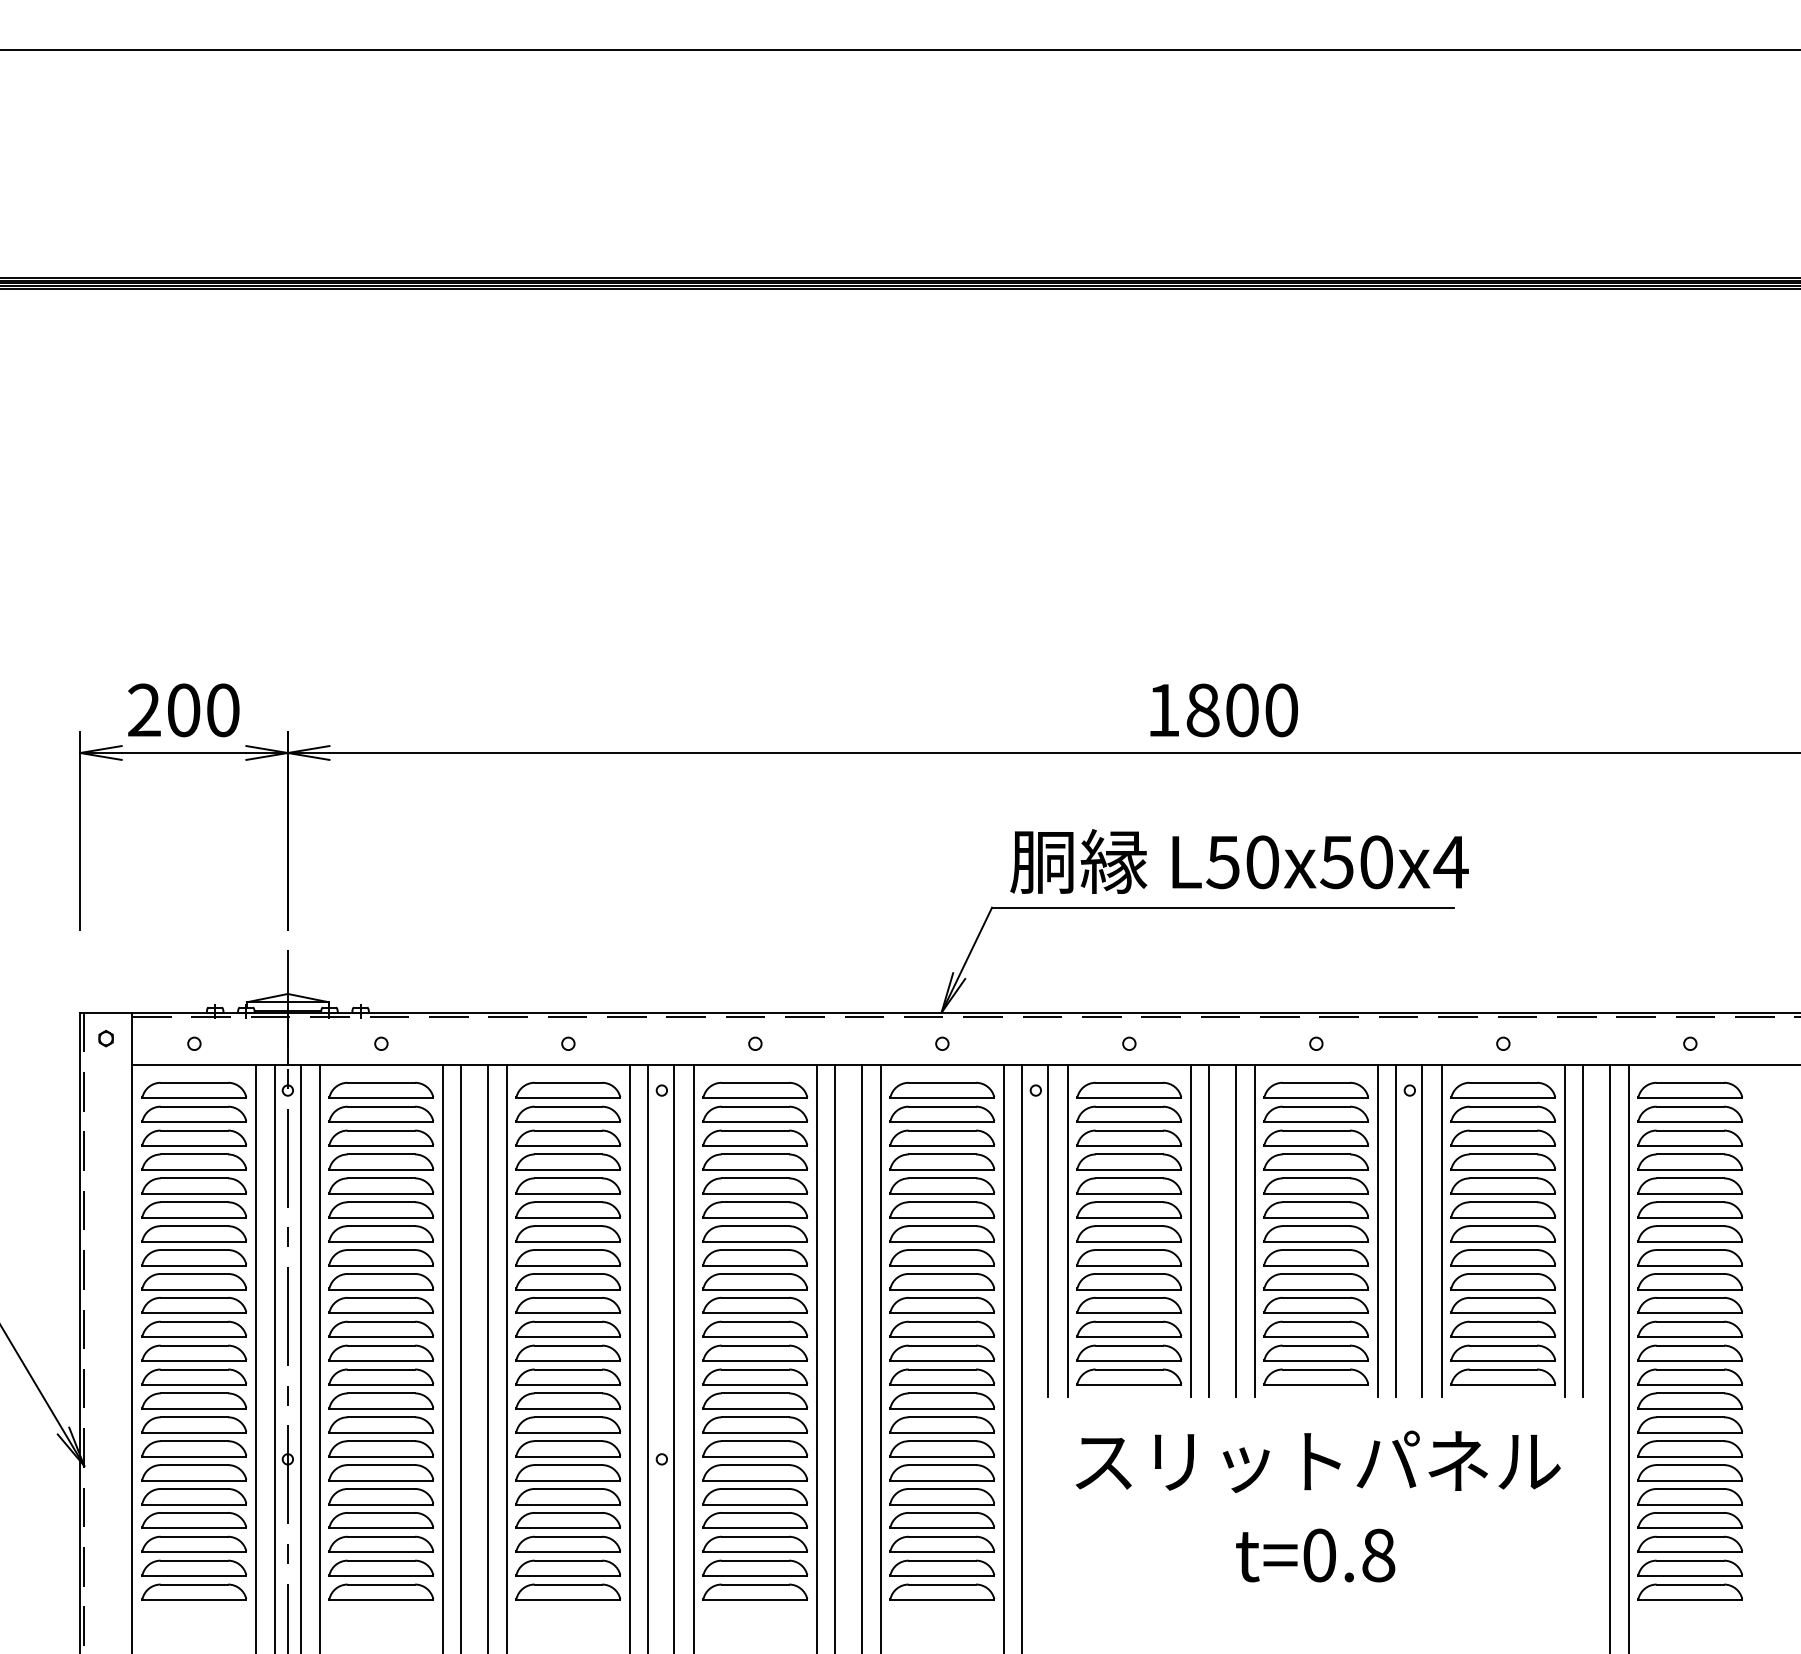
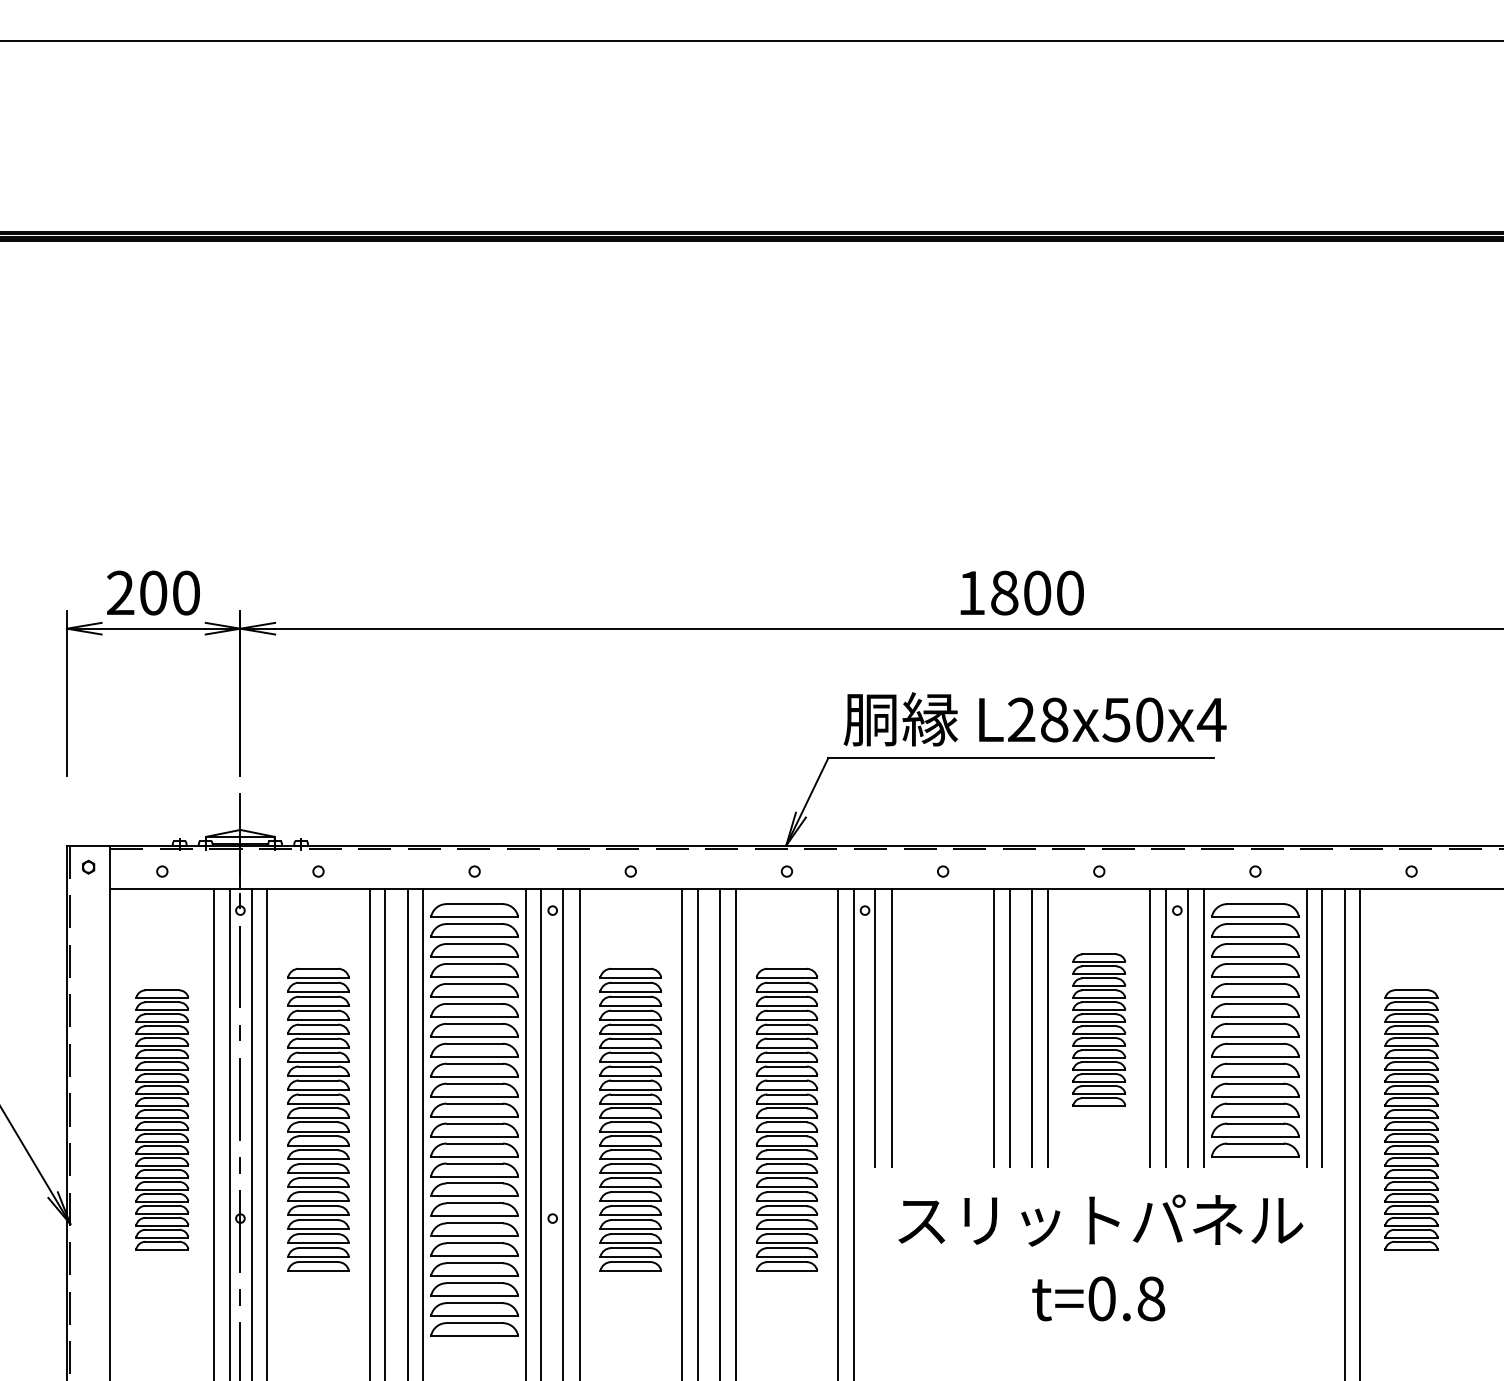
text: (1242, 862) -> (1037, 720), L50x50x4 -> L28x50x4
part: (1129, 1233) -> (943, 1029), removed
part: (1316, 1233) -> (1099, 1029), size x0.6
part: (194, 1340) -> (162, 1119), size x0.6
part: (381, 1340) -> (318, 1119), size x0.7
part: (755, 1340) -> (630, 1119), size x0.7
part: (942, 1340) -> (787, 1119), size x0.7
part: (1689, 1340) -> (1410, 1119), size x0.6

